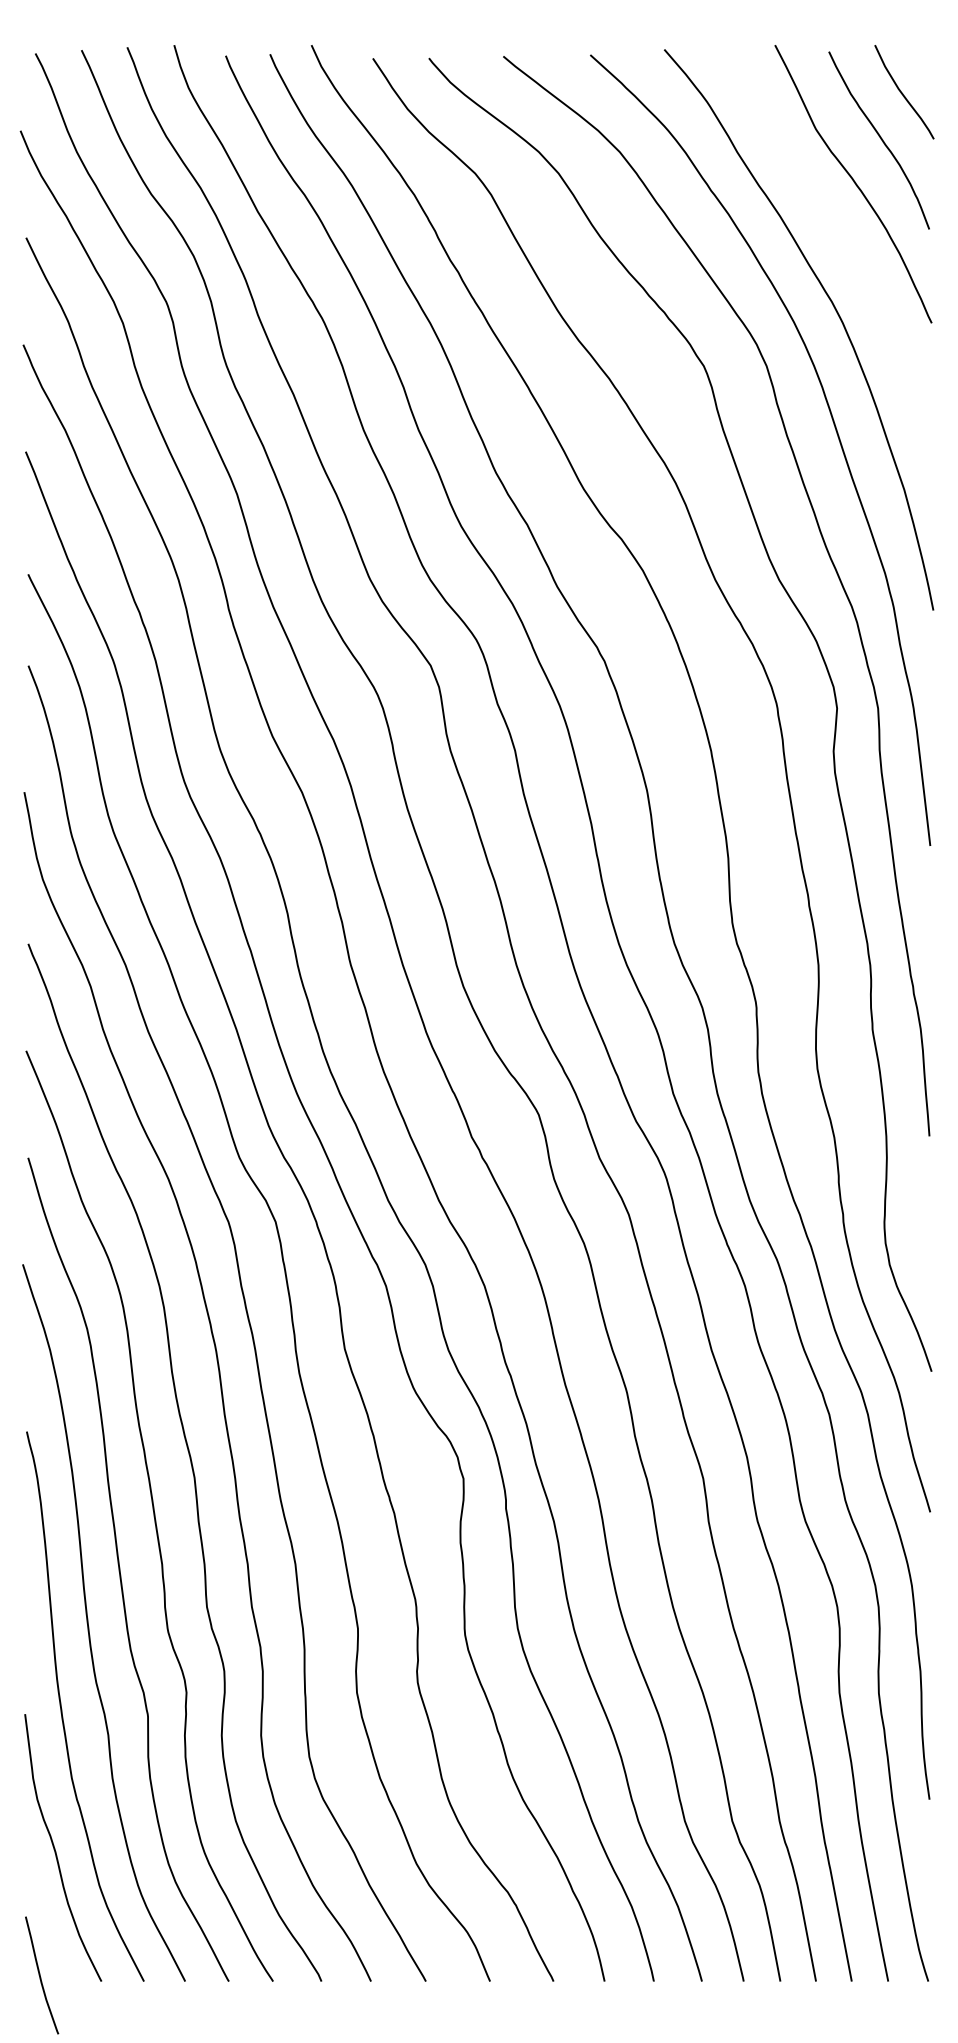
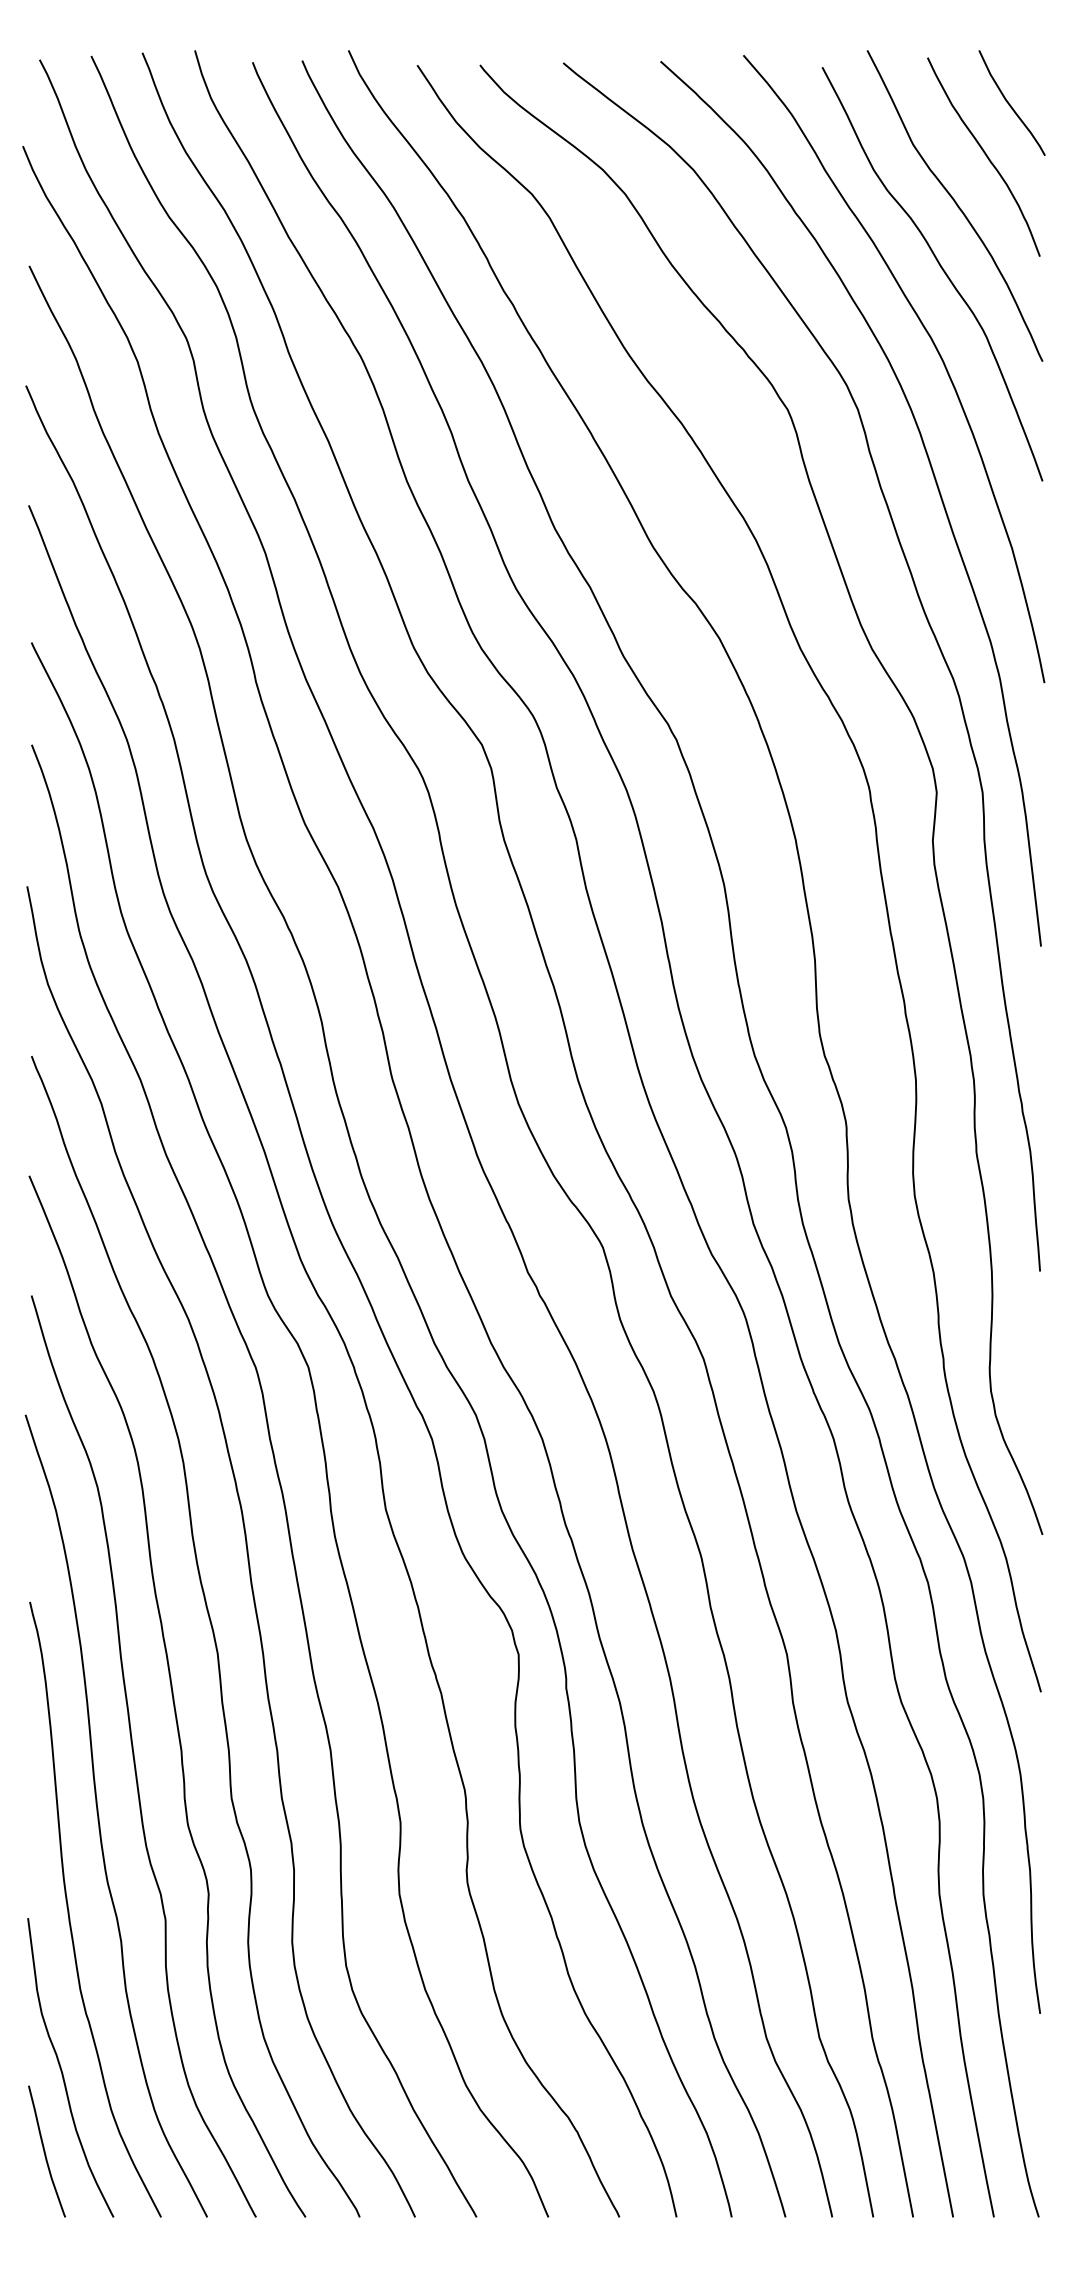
curve: (841, 240) -> (941, 269), added
curve: (40, 1975) -> (45, 2151), moved

